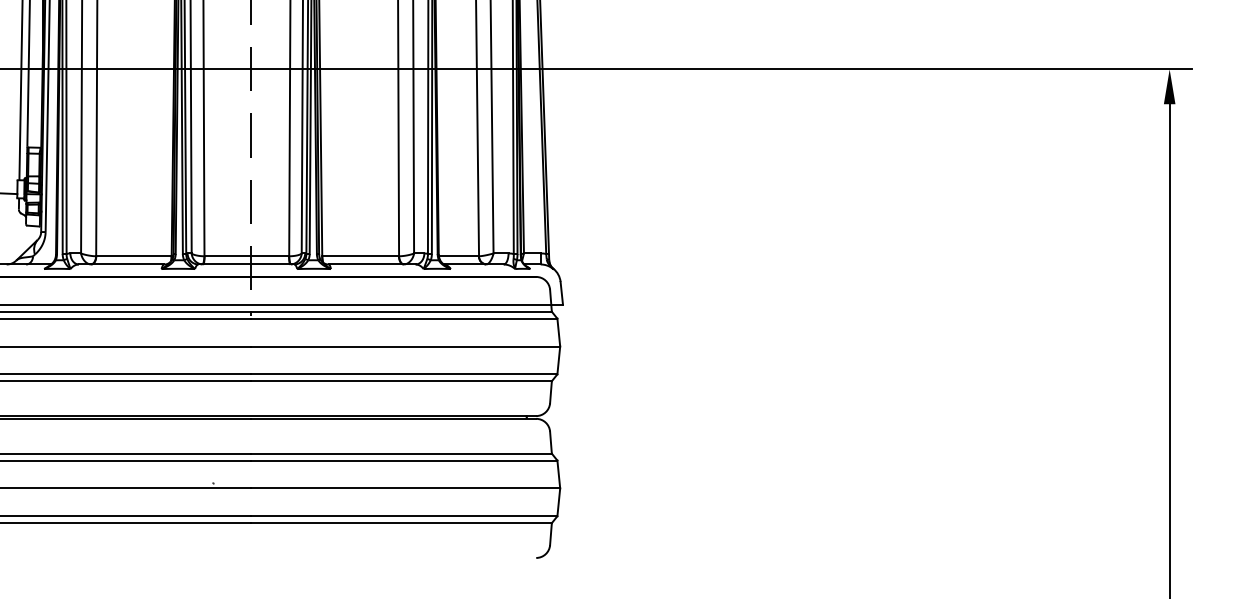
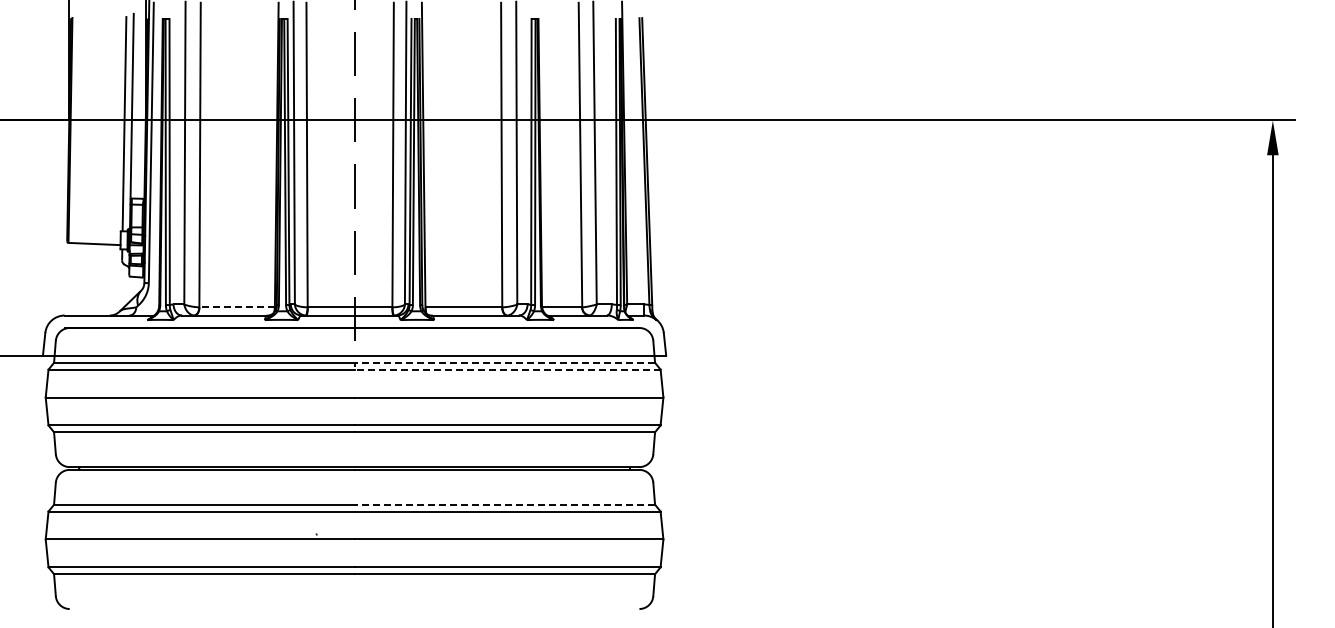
line: (134, 256) -> (237, 307), solid -> dashed
line: (401, 311) -> (504, 362), solid -> dashed
line: (404, 318) -> (507, 369), solid -> dashed
line: (401, 453) -> (504, 504), solid -> dashed

